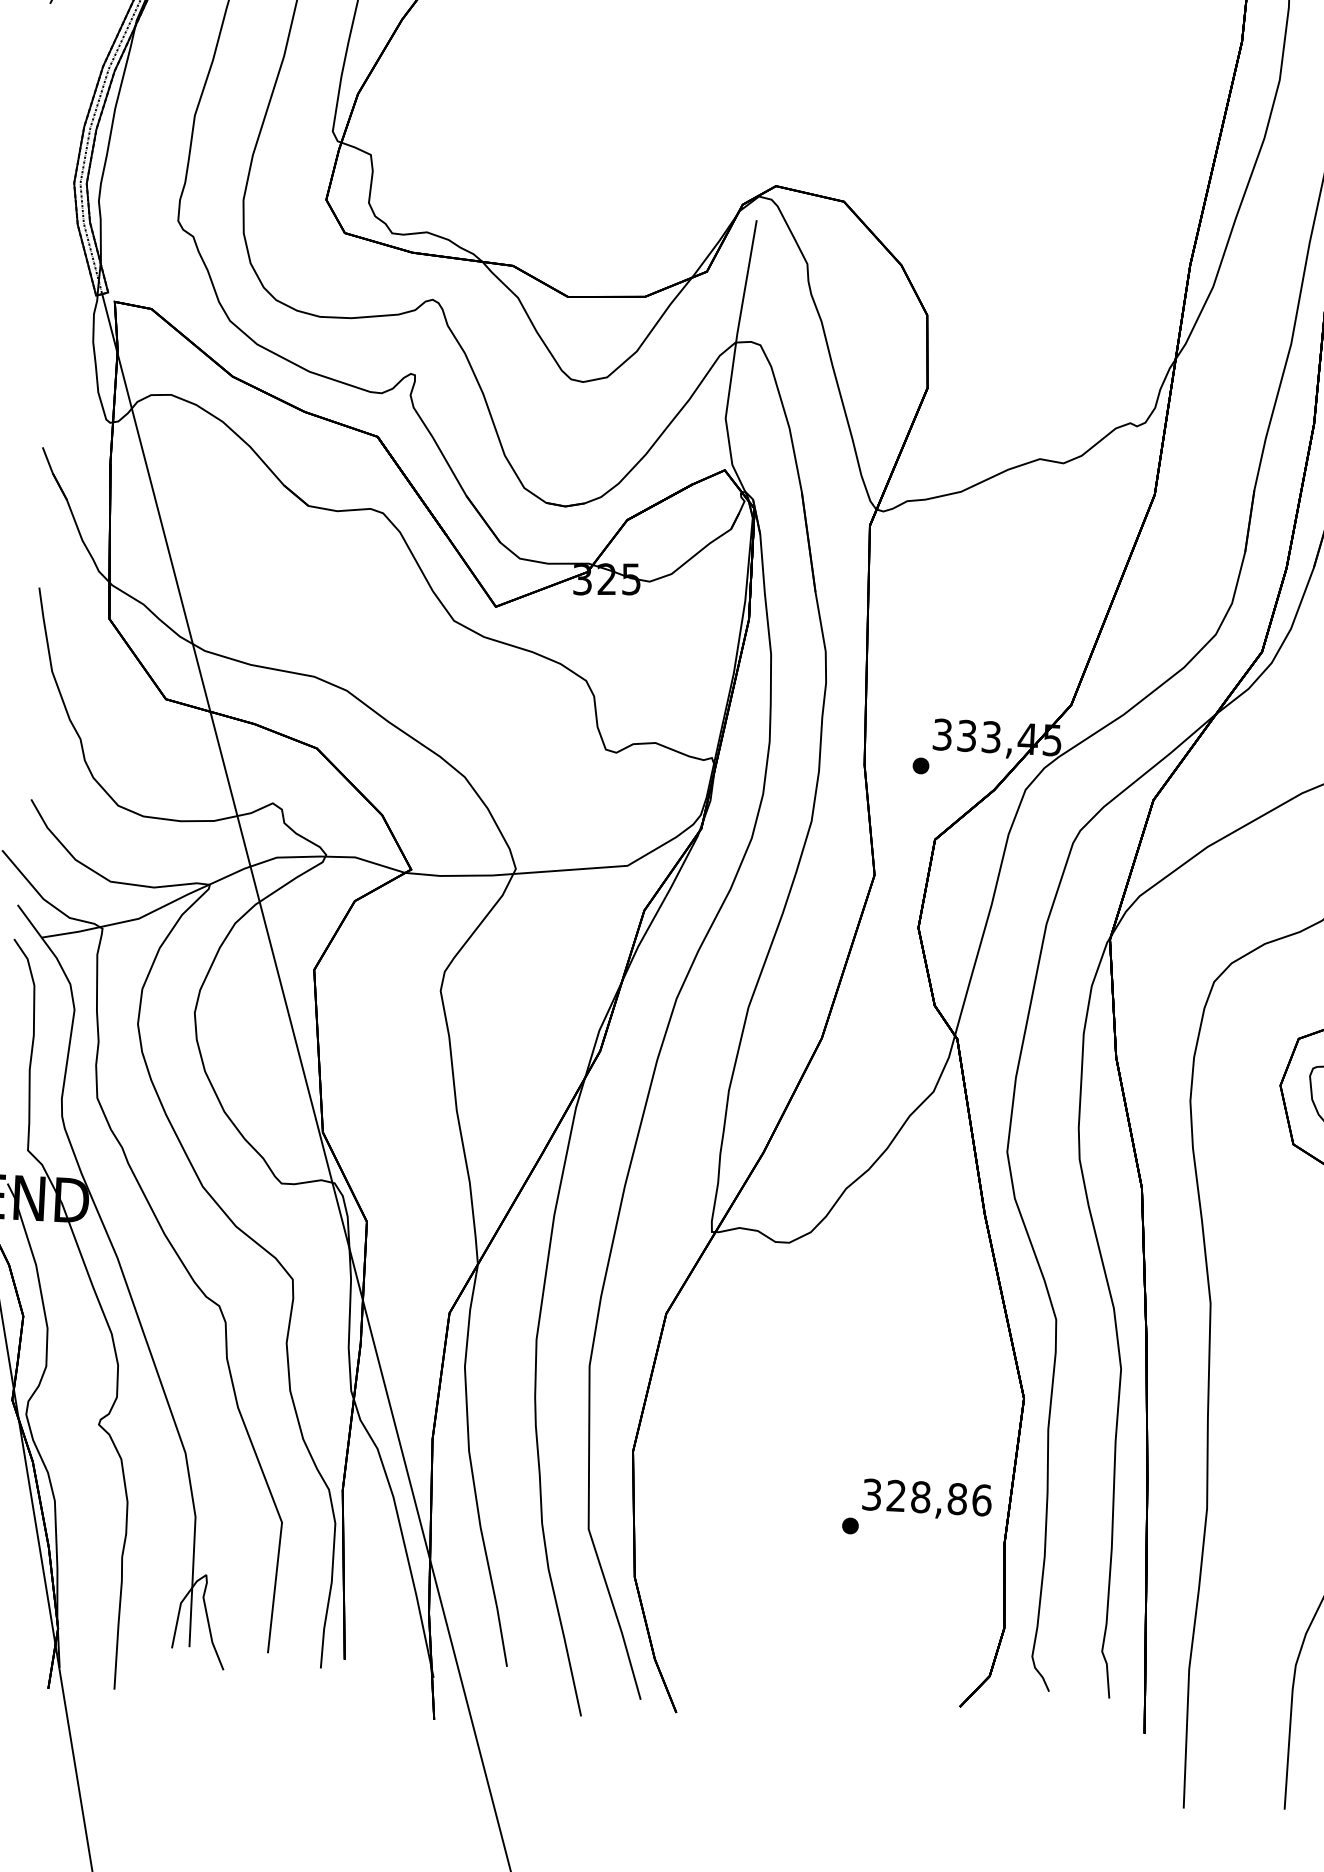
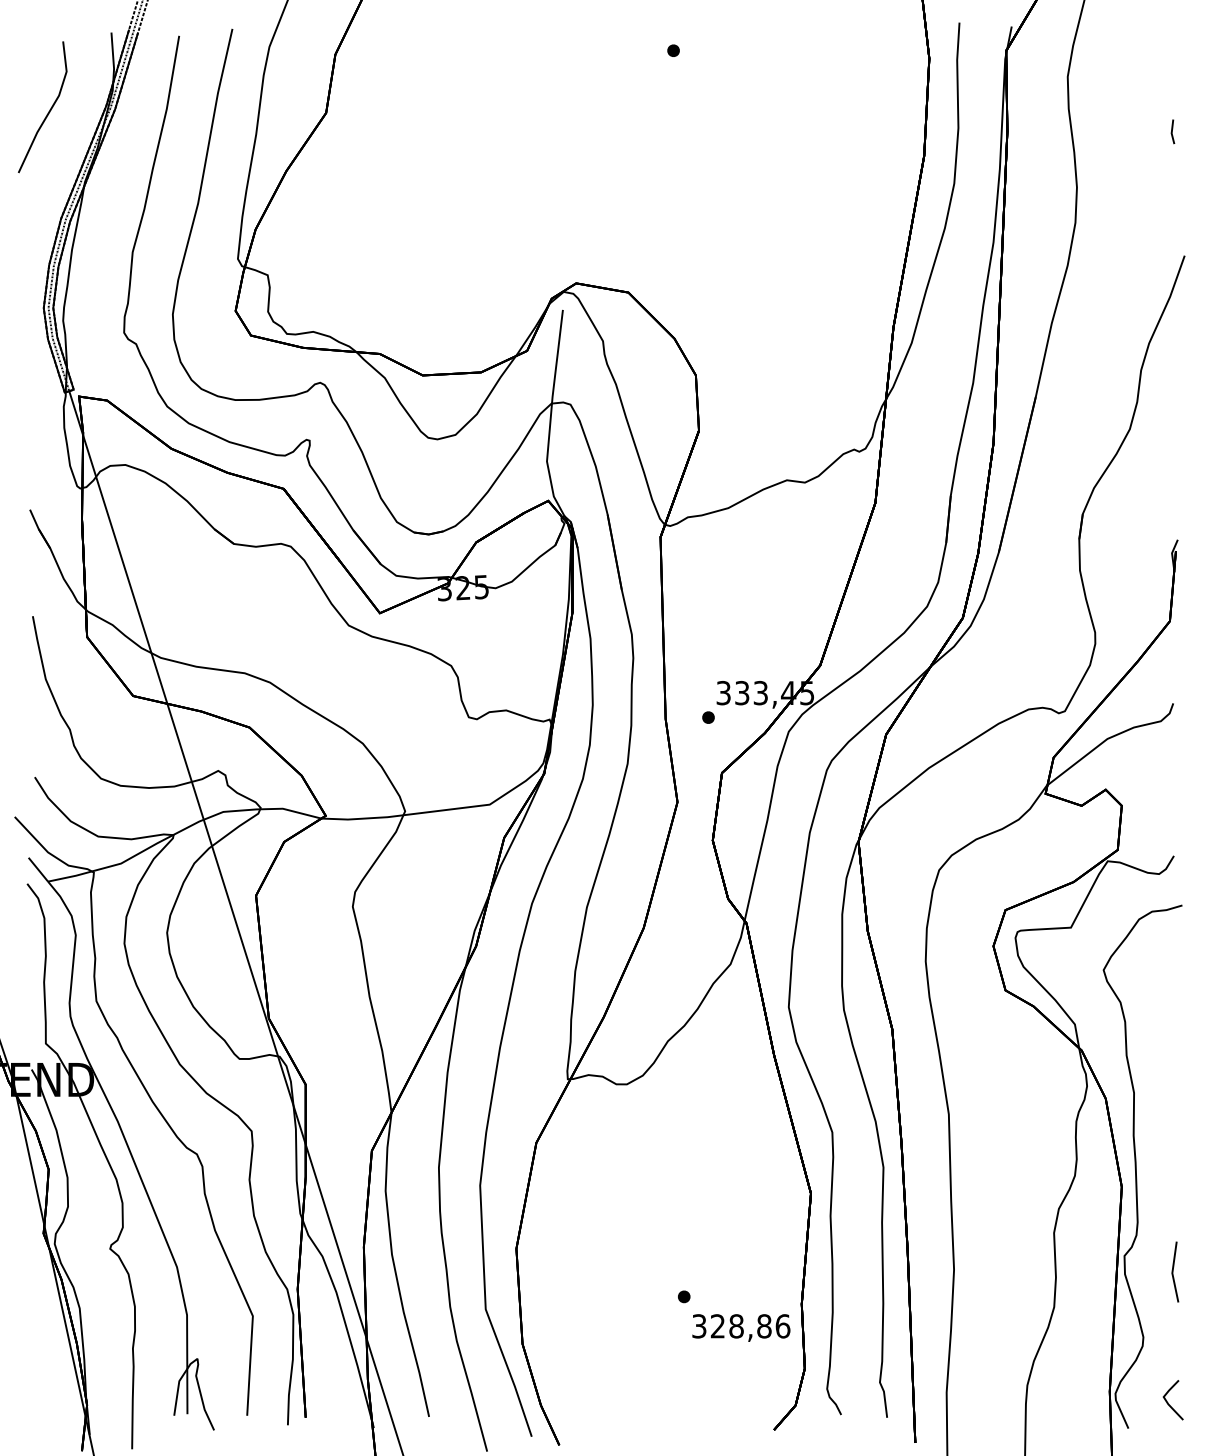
text: (927, 1499) -> (741, 1327), moved

